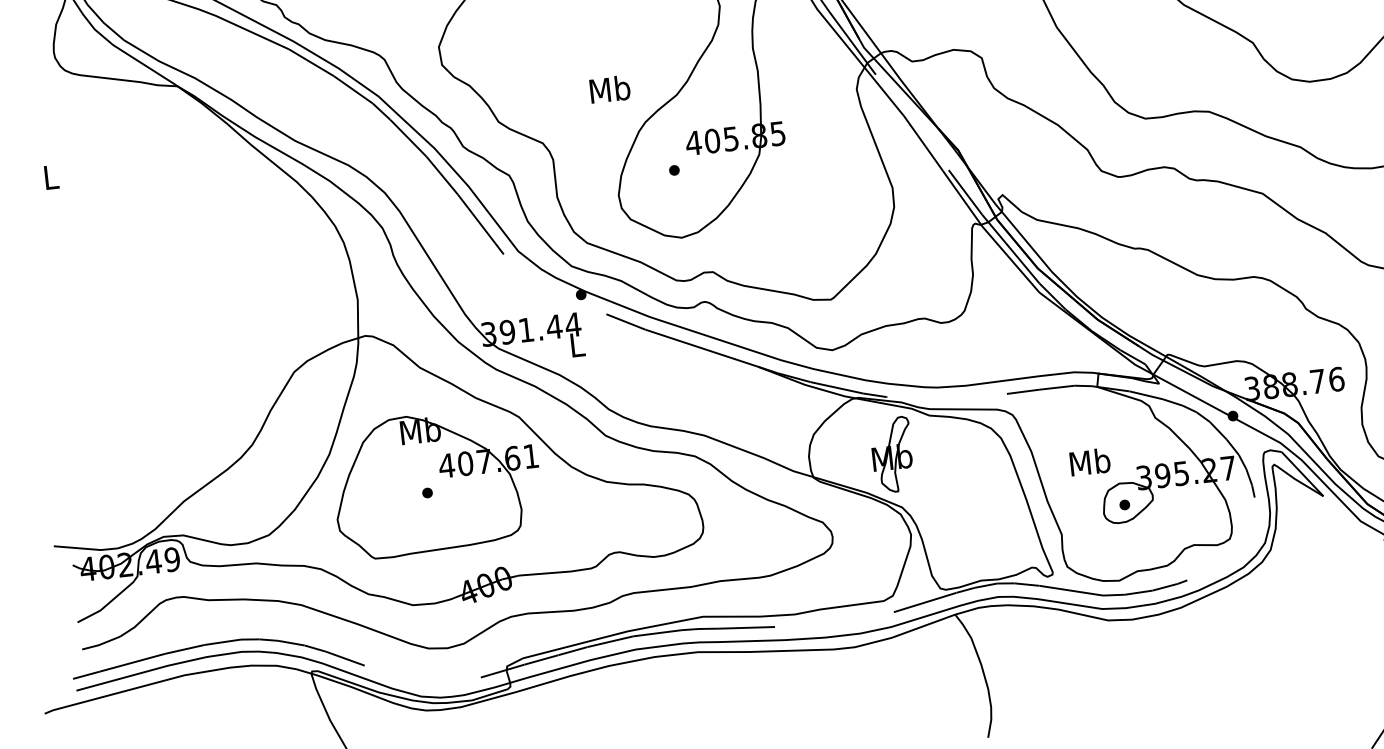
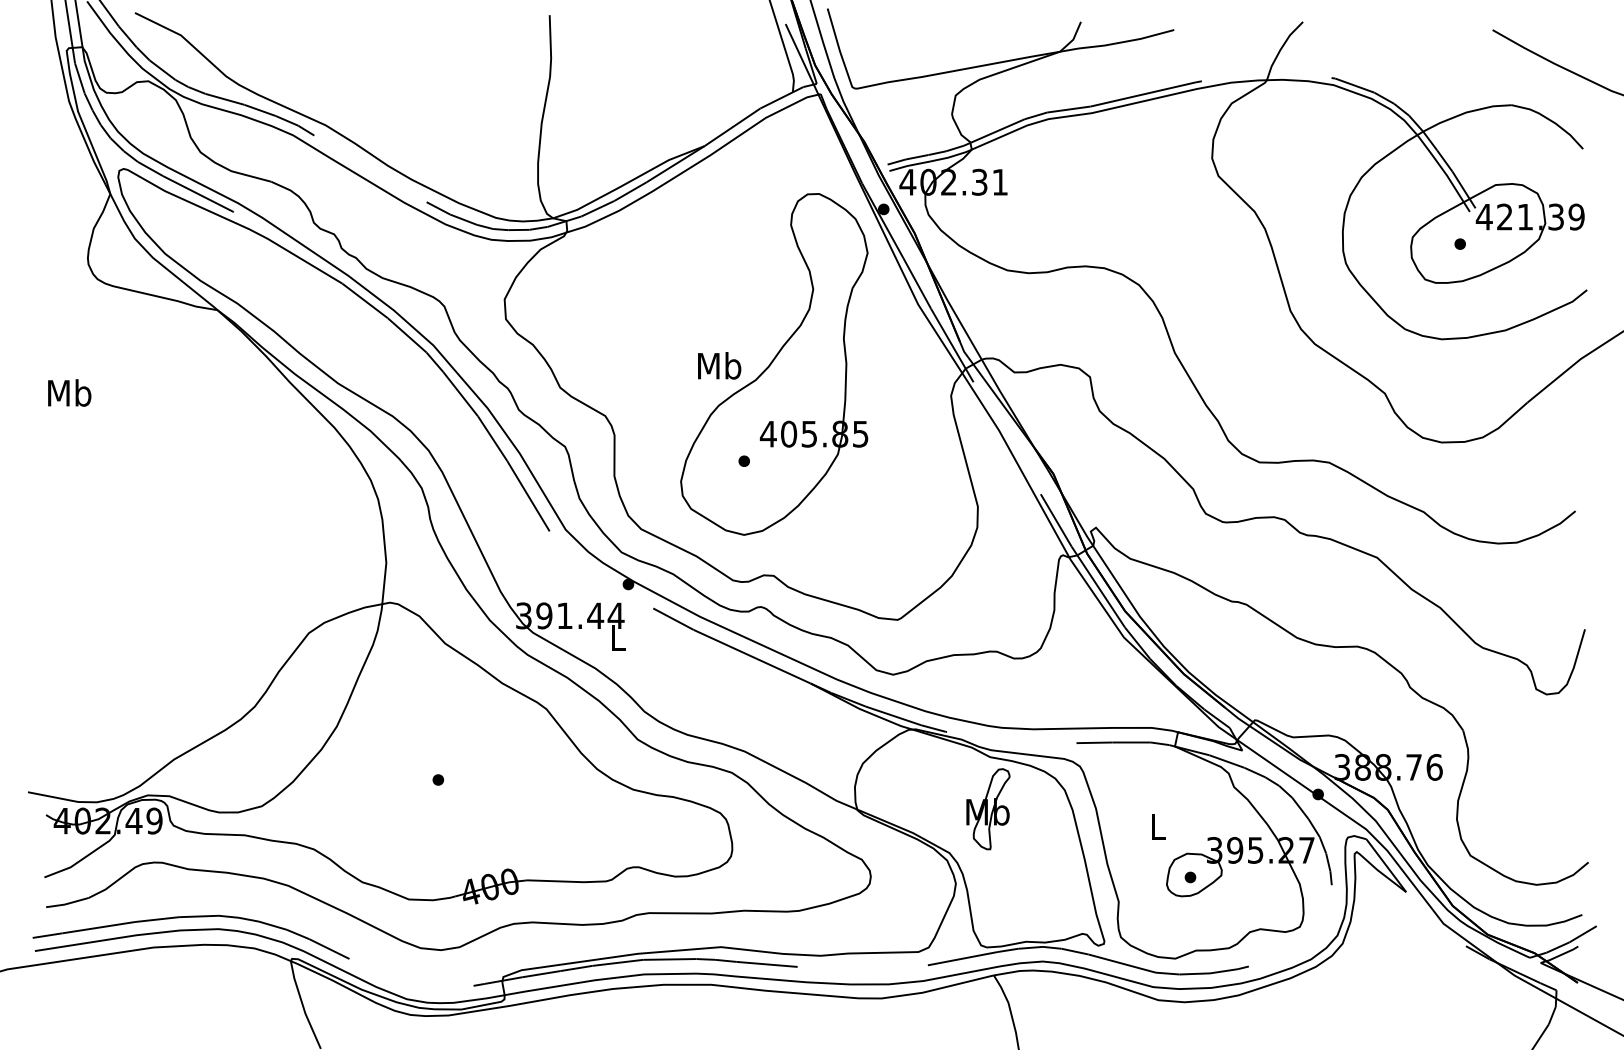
text: (609, 89) -> (719, 365), moved
text: (50, 176) -> (69, 392), L -> Mb
part: (892, 455) -> (988, 809), moved
text: (1089, 461) -> (1157, 826), Mb -> L
part: (436, 482) -> (449, 769), removed

